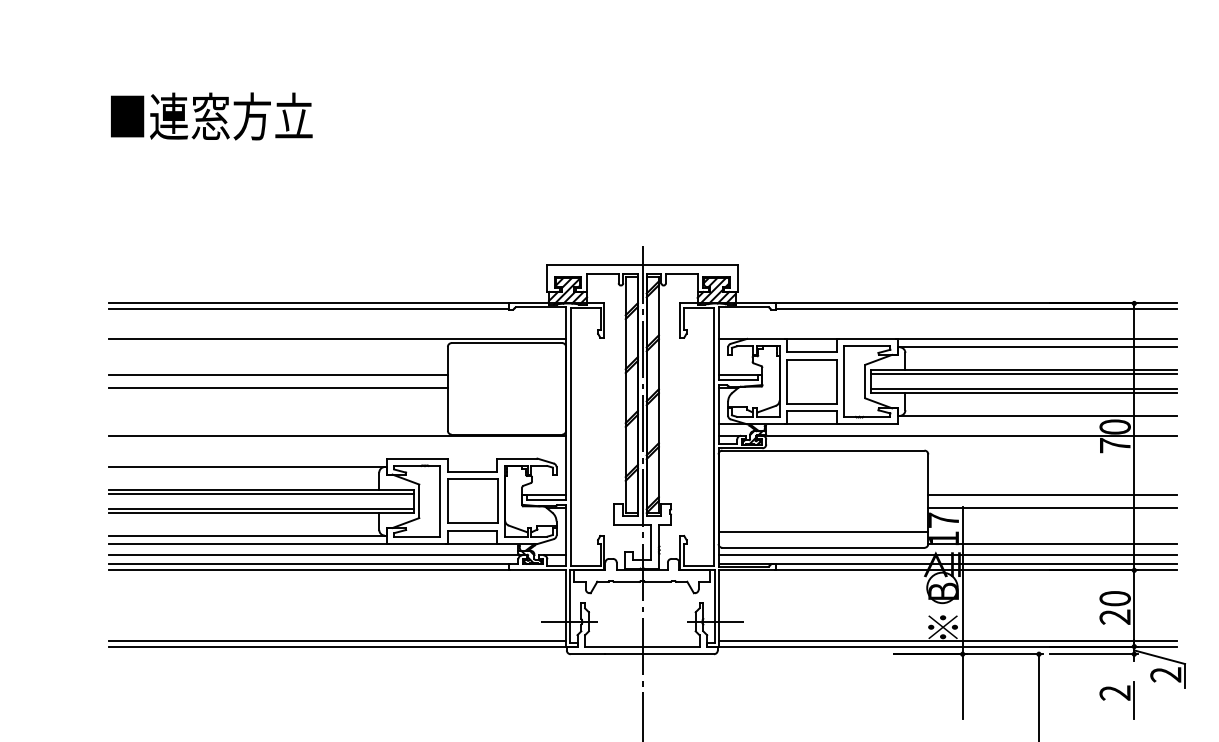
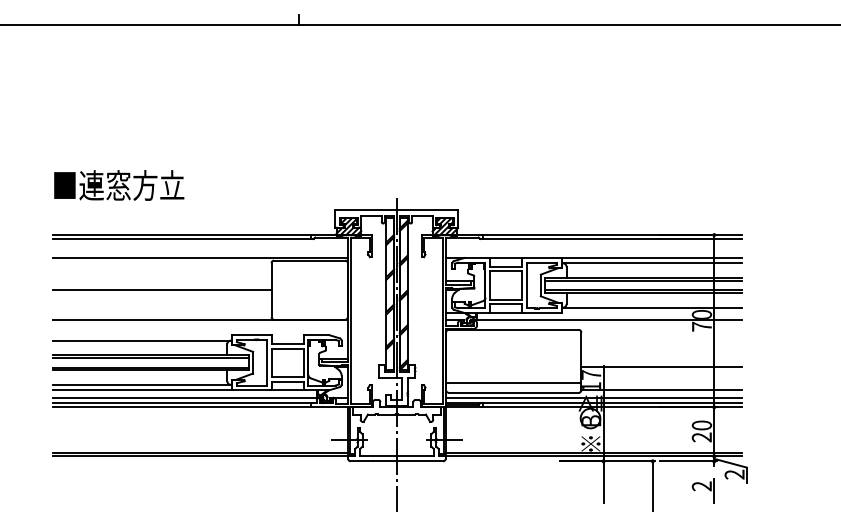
text: (212, 116) -> (119, 185), moved
line: (278, 375) -> (162, 281), removed
line: (1052, 494) -> (661, 358), removed

